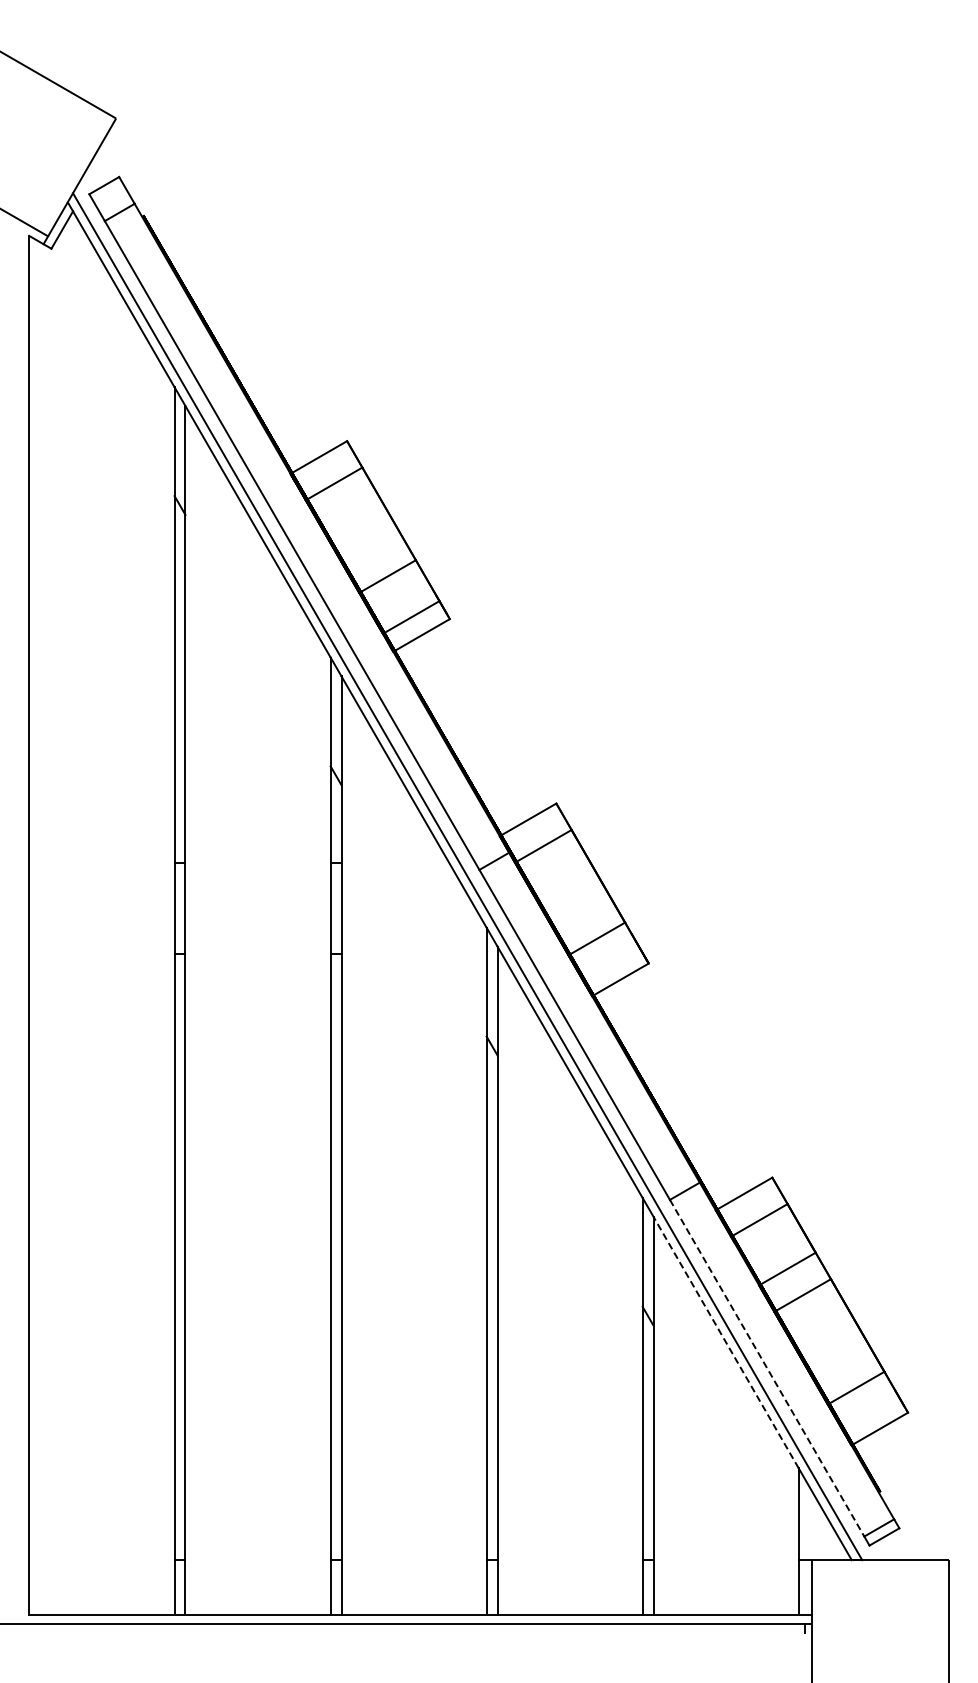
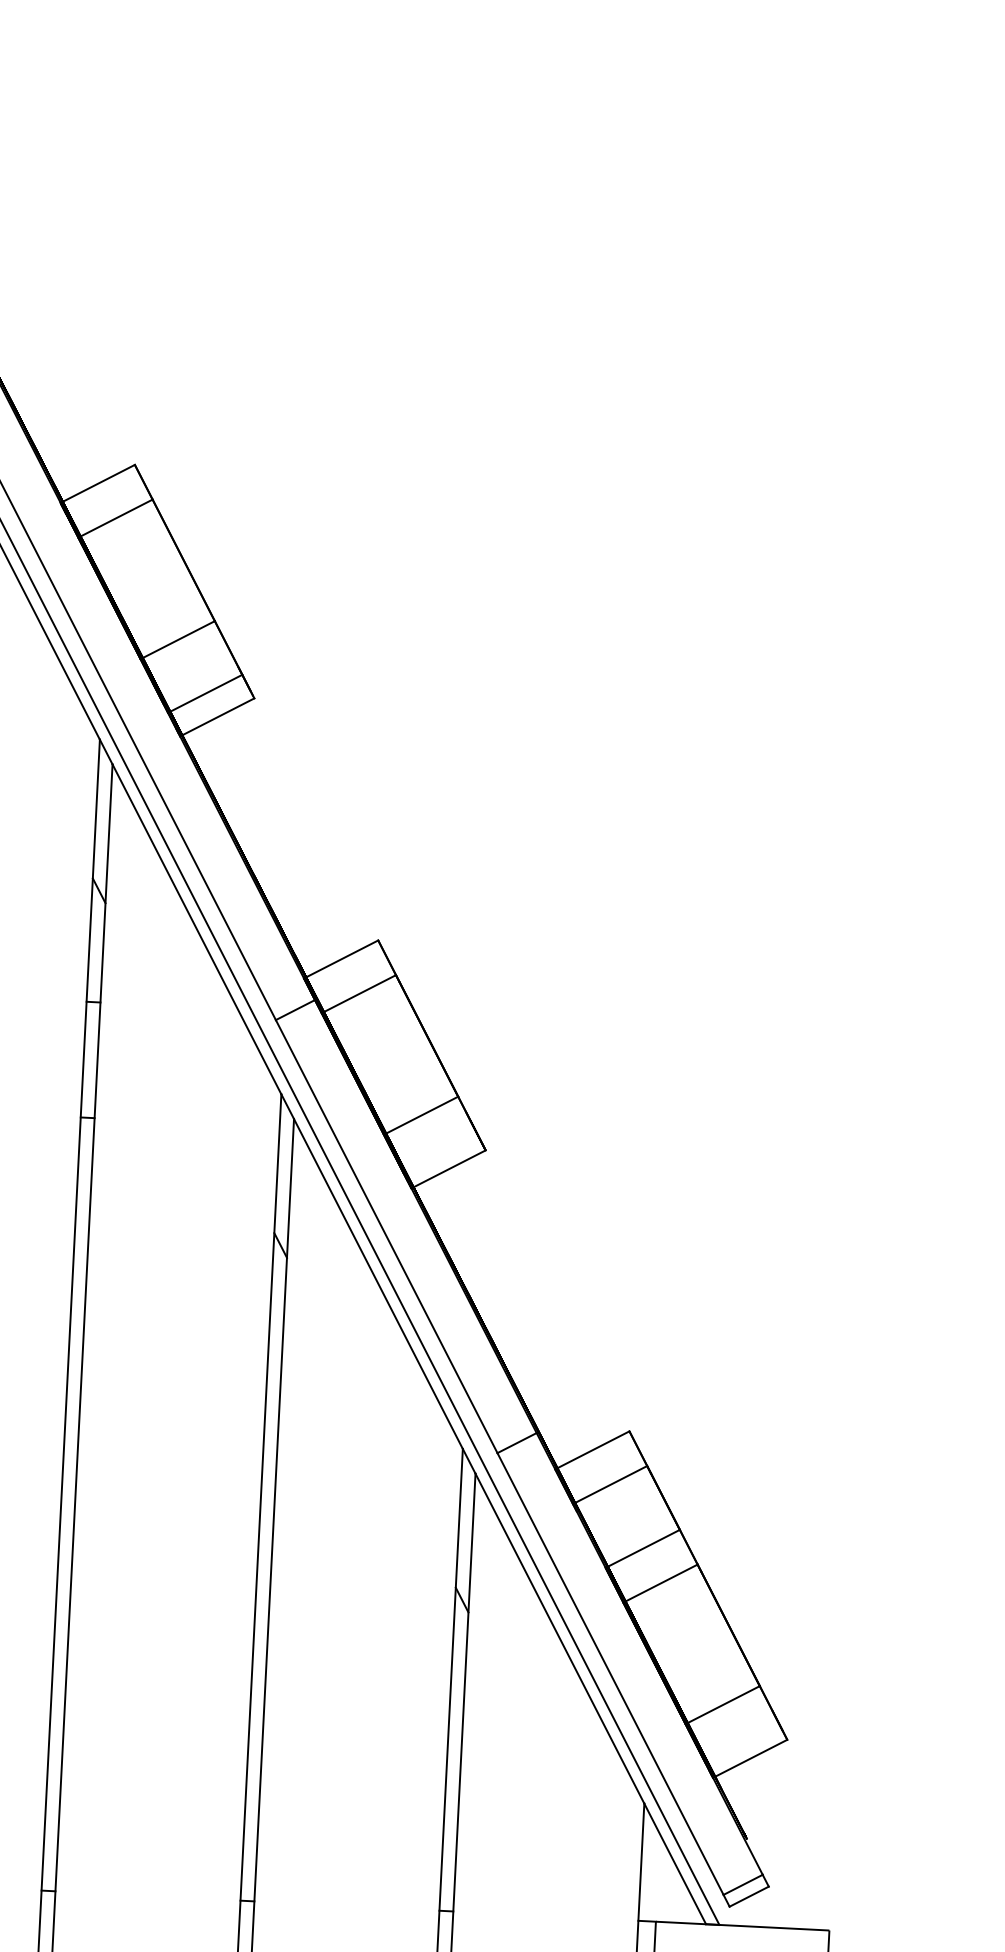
line: (725, 1342) -> (559, 1638), dashed -> solid
line: (767, 1368) -> (610, 1674), dashed -> solid

